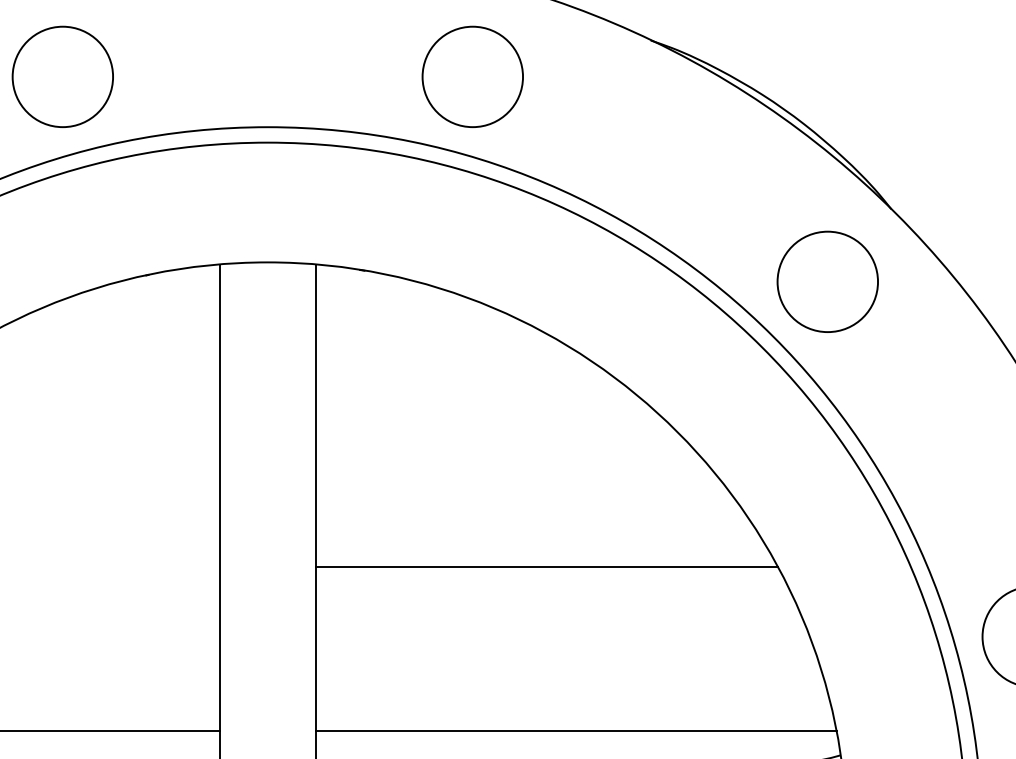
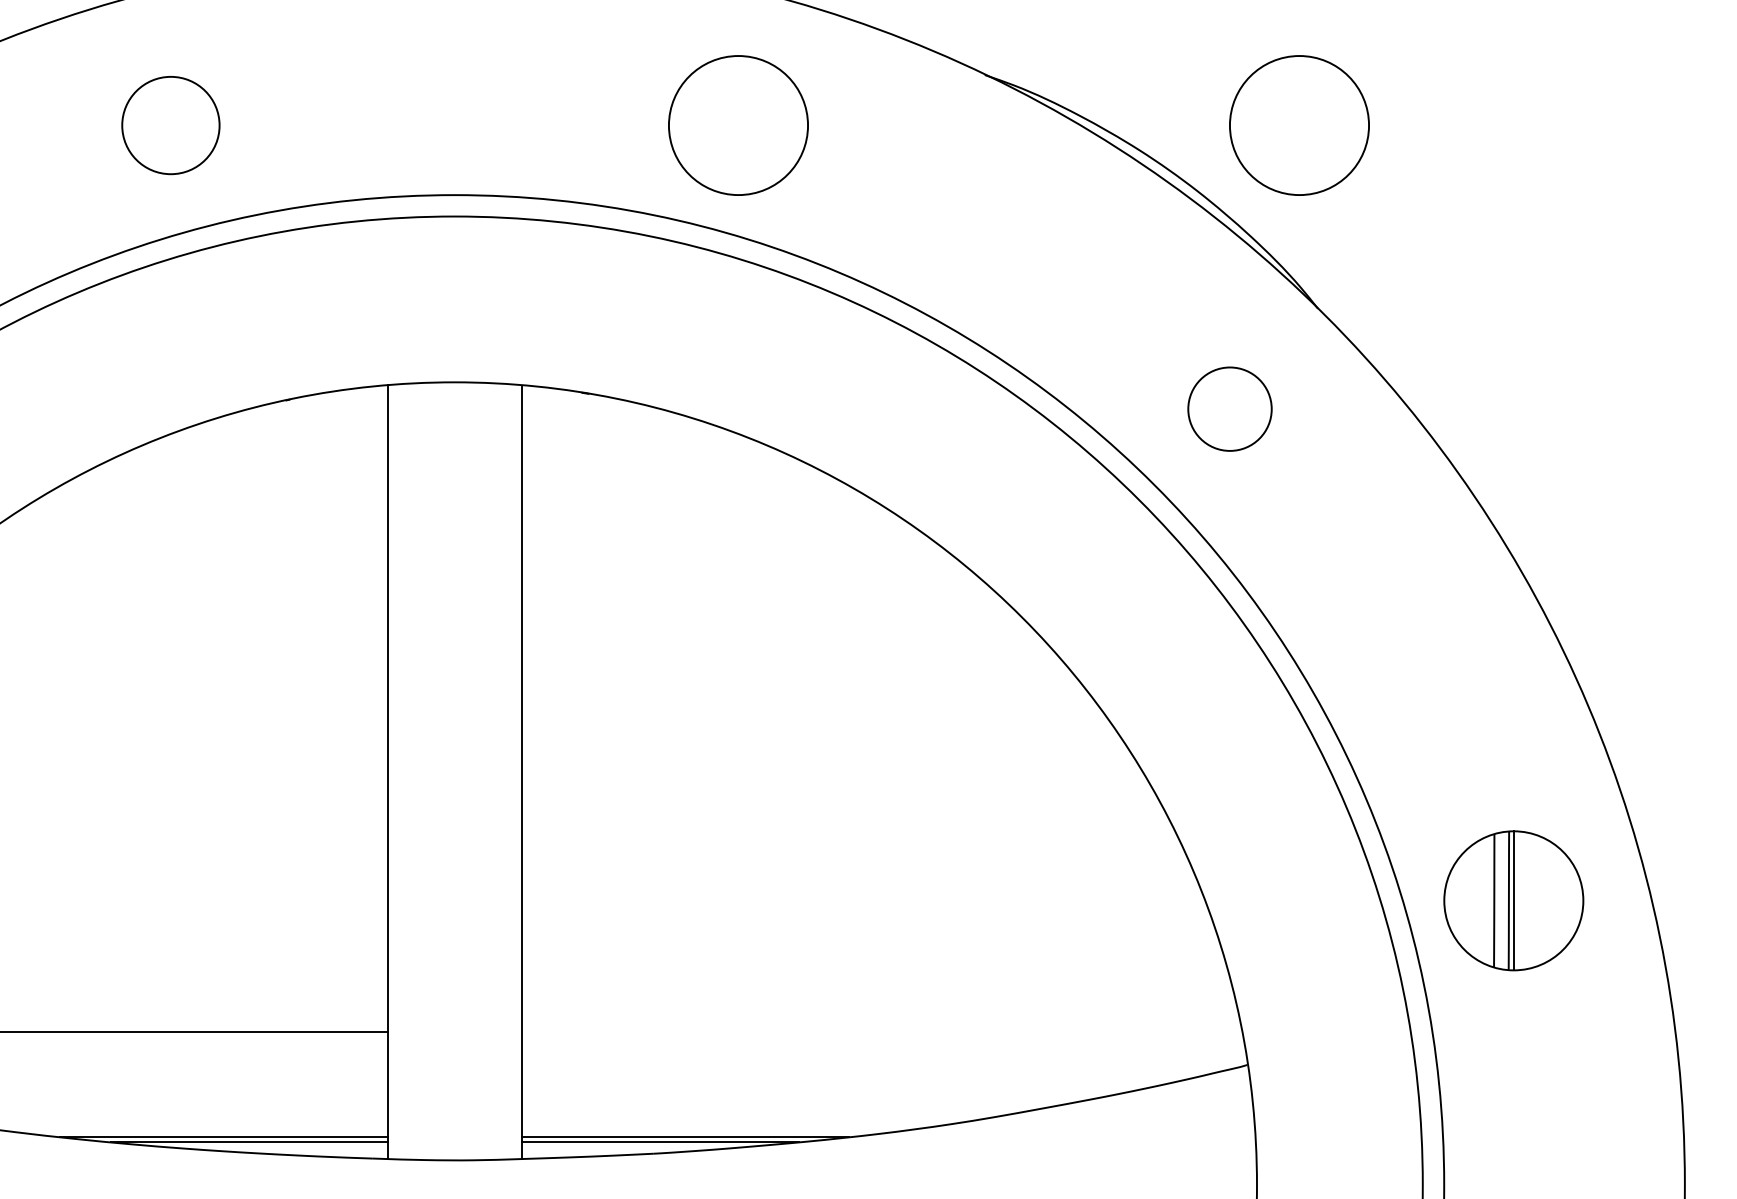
circle: (62, 76) -> (170, 125), size x0.7
circle: (877, 76) -> (1299, 125), added
circle: (827, 281) -> (1229, 408), size x0.6
line: (546, 566) -> (840, 803), removed
line: (576, 731) -> (881, 1031), removed

